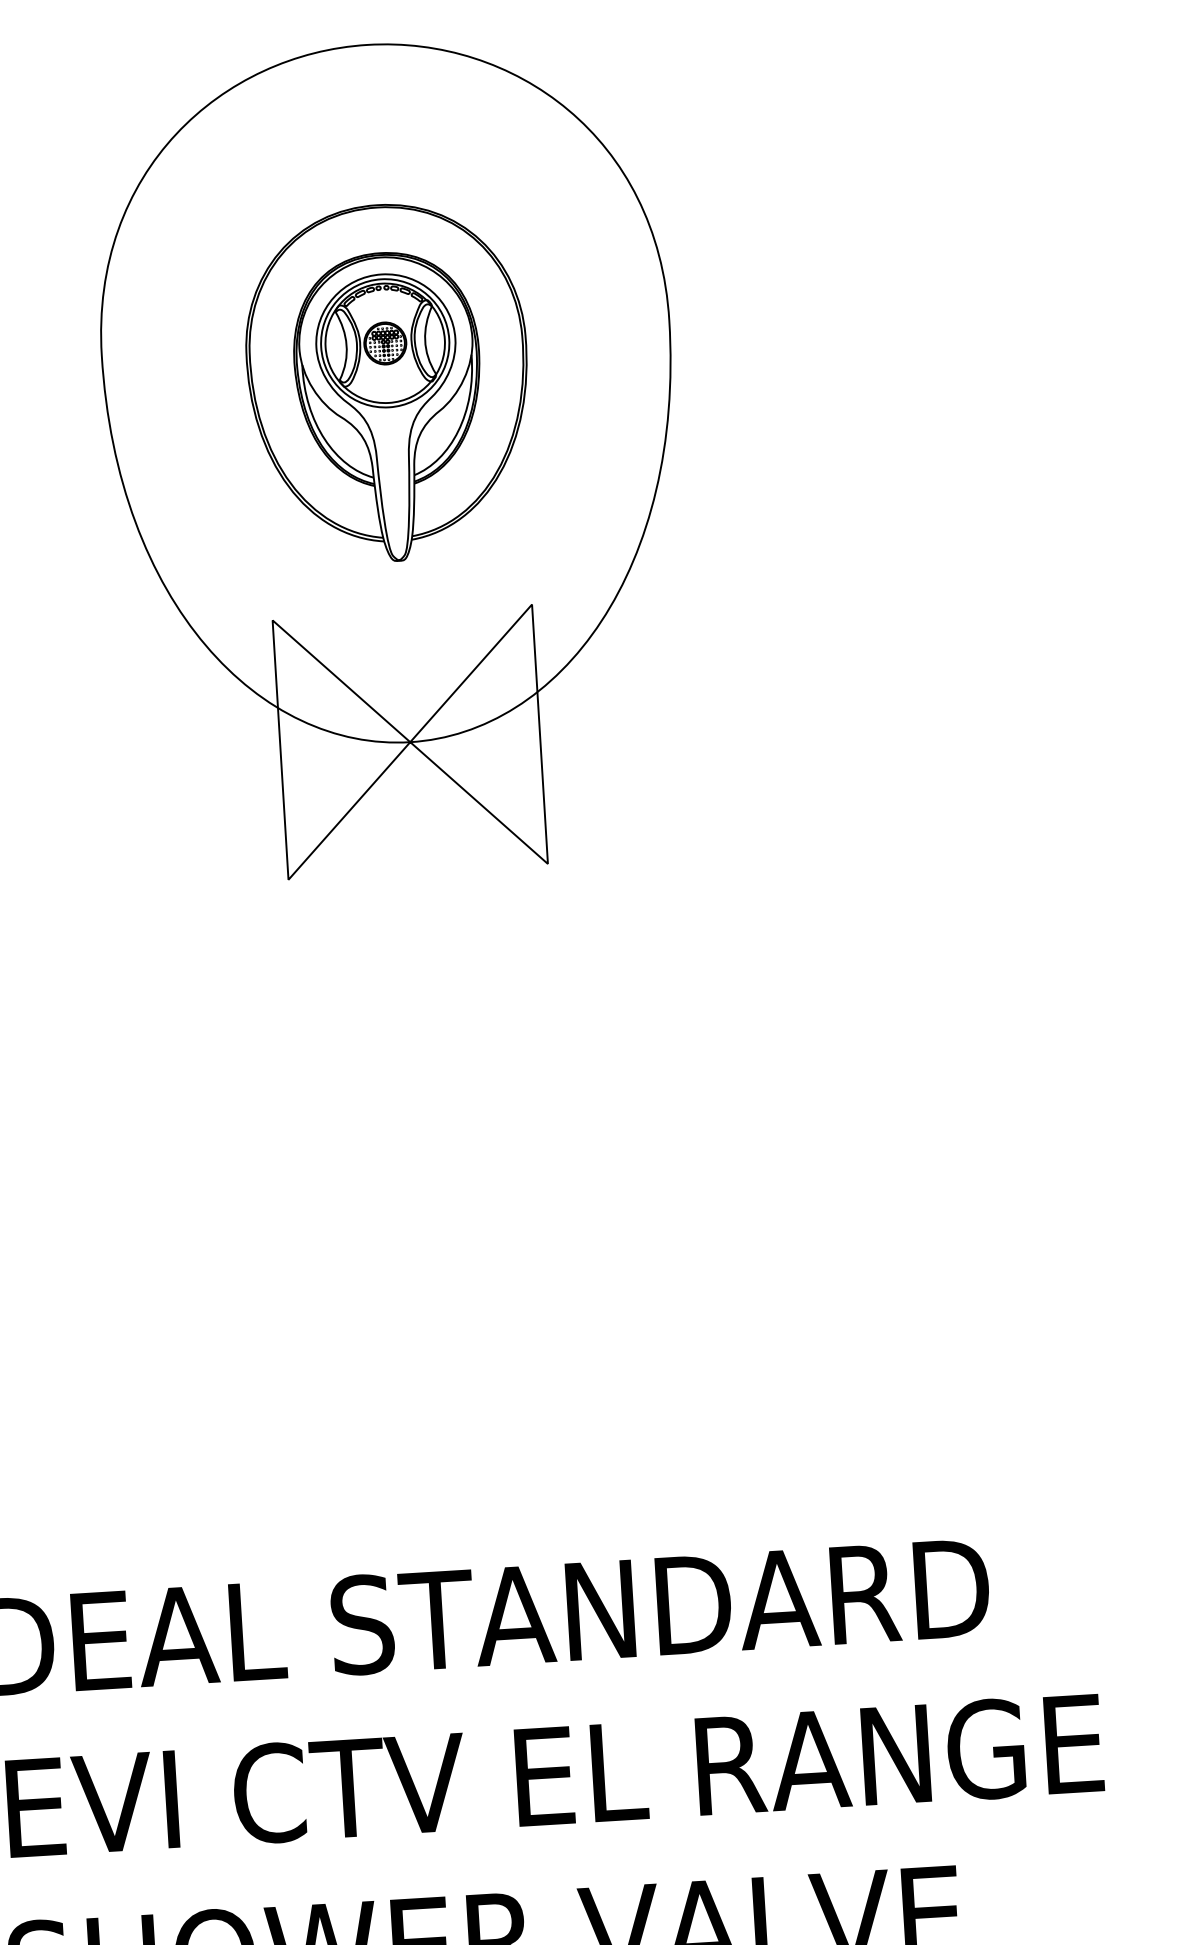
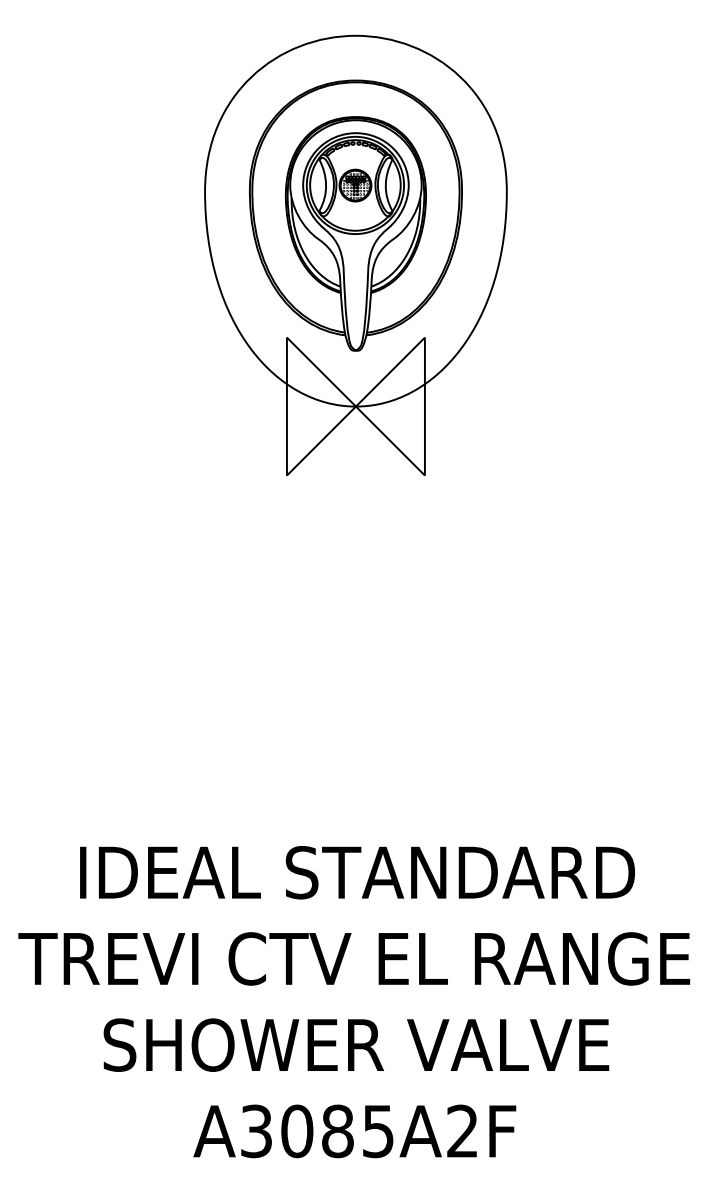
part: (387, 382) -> (355, 215), size x1.43

